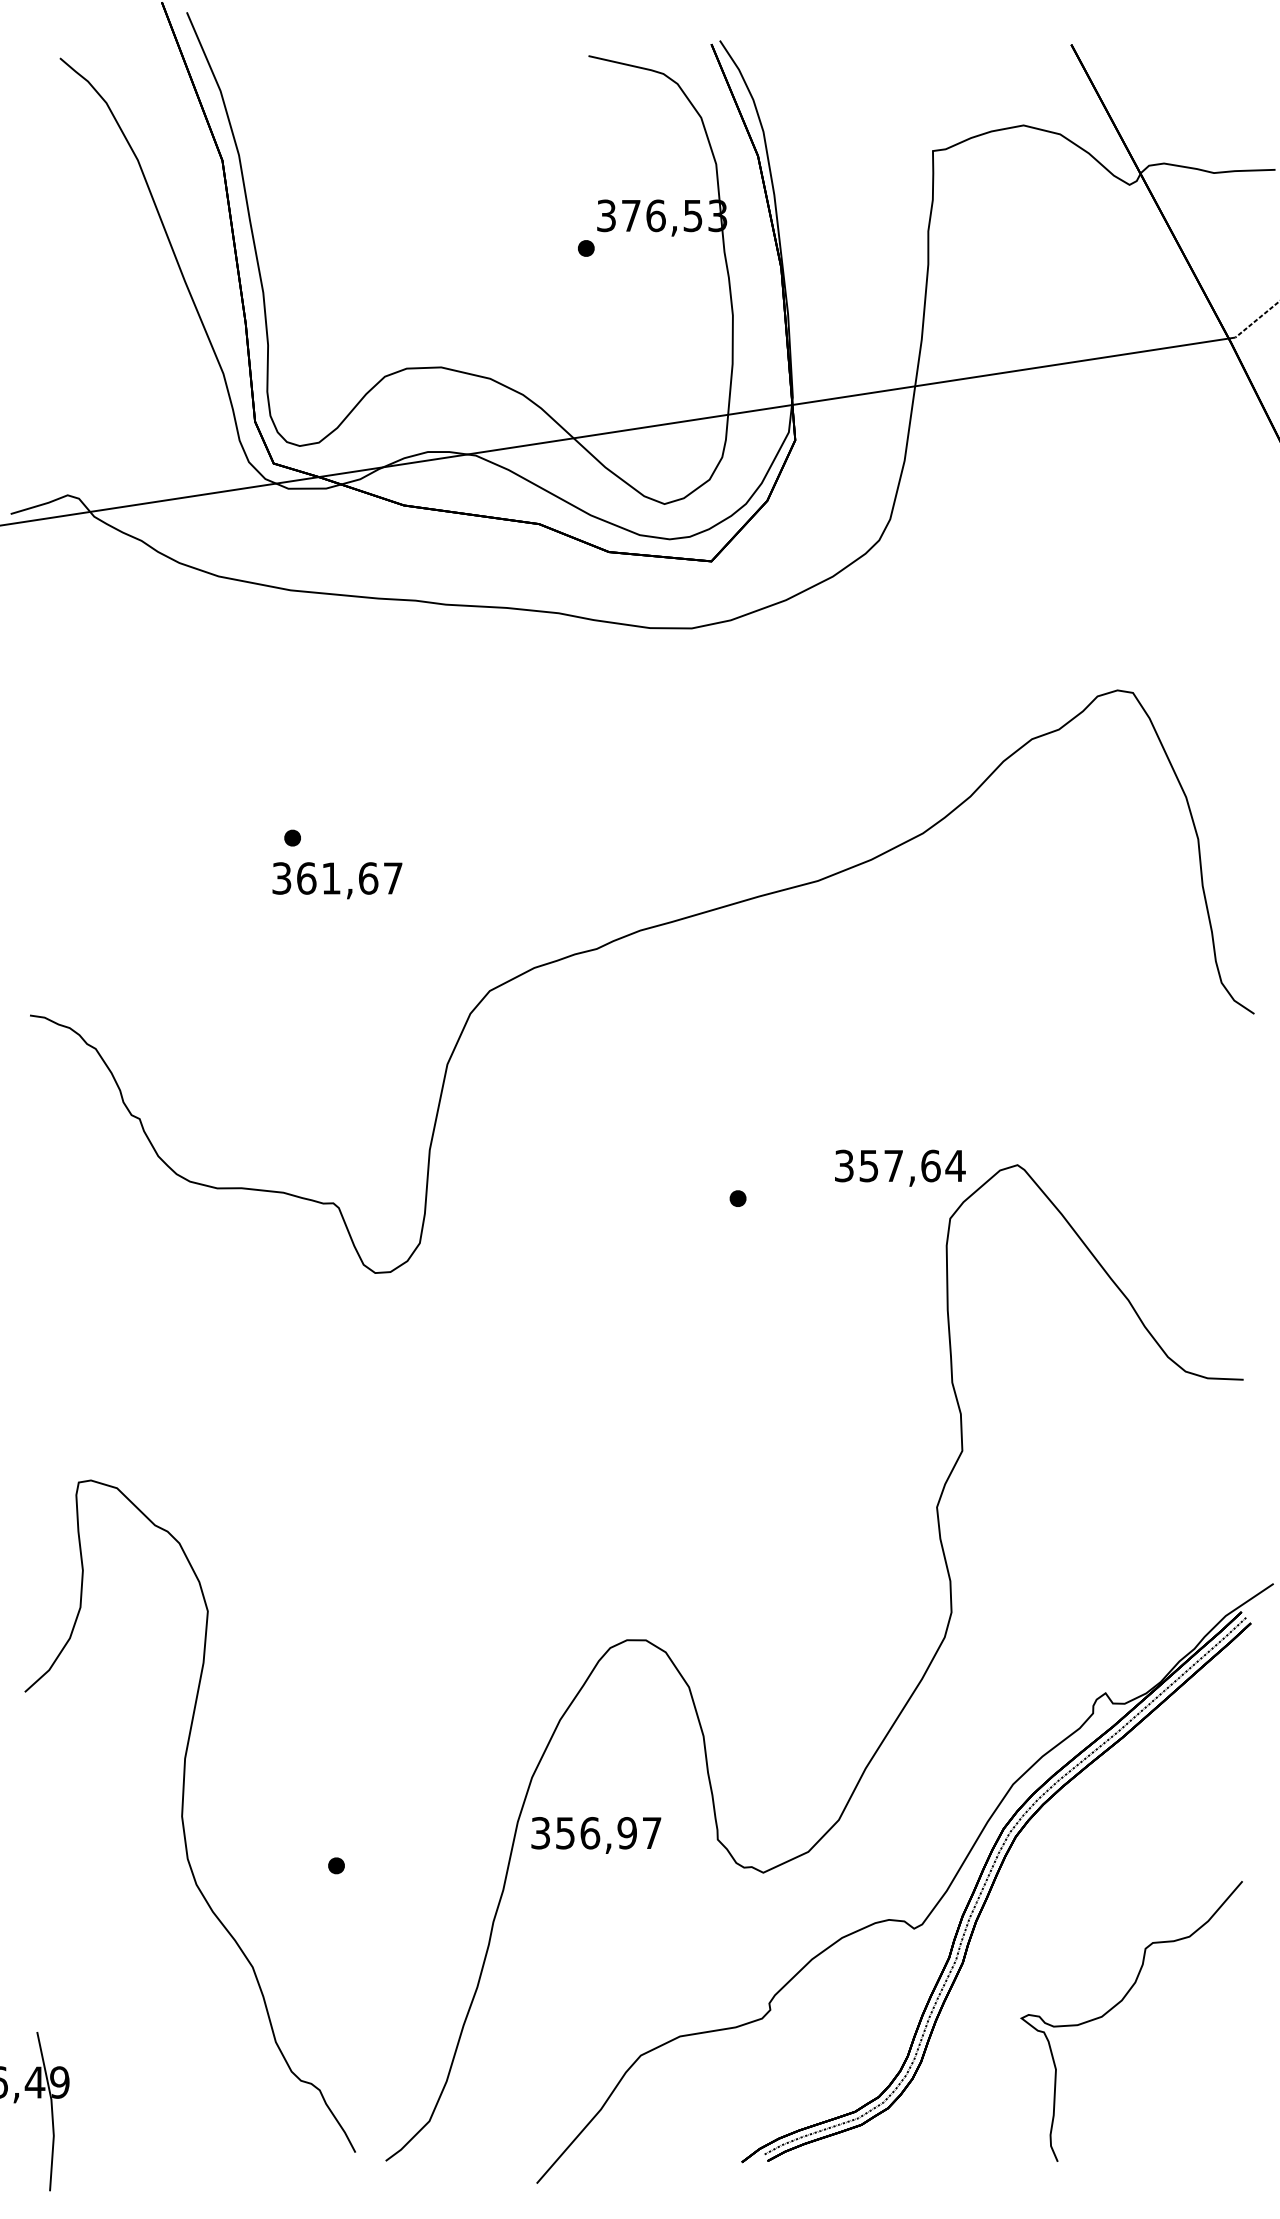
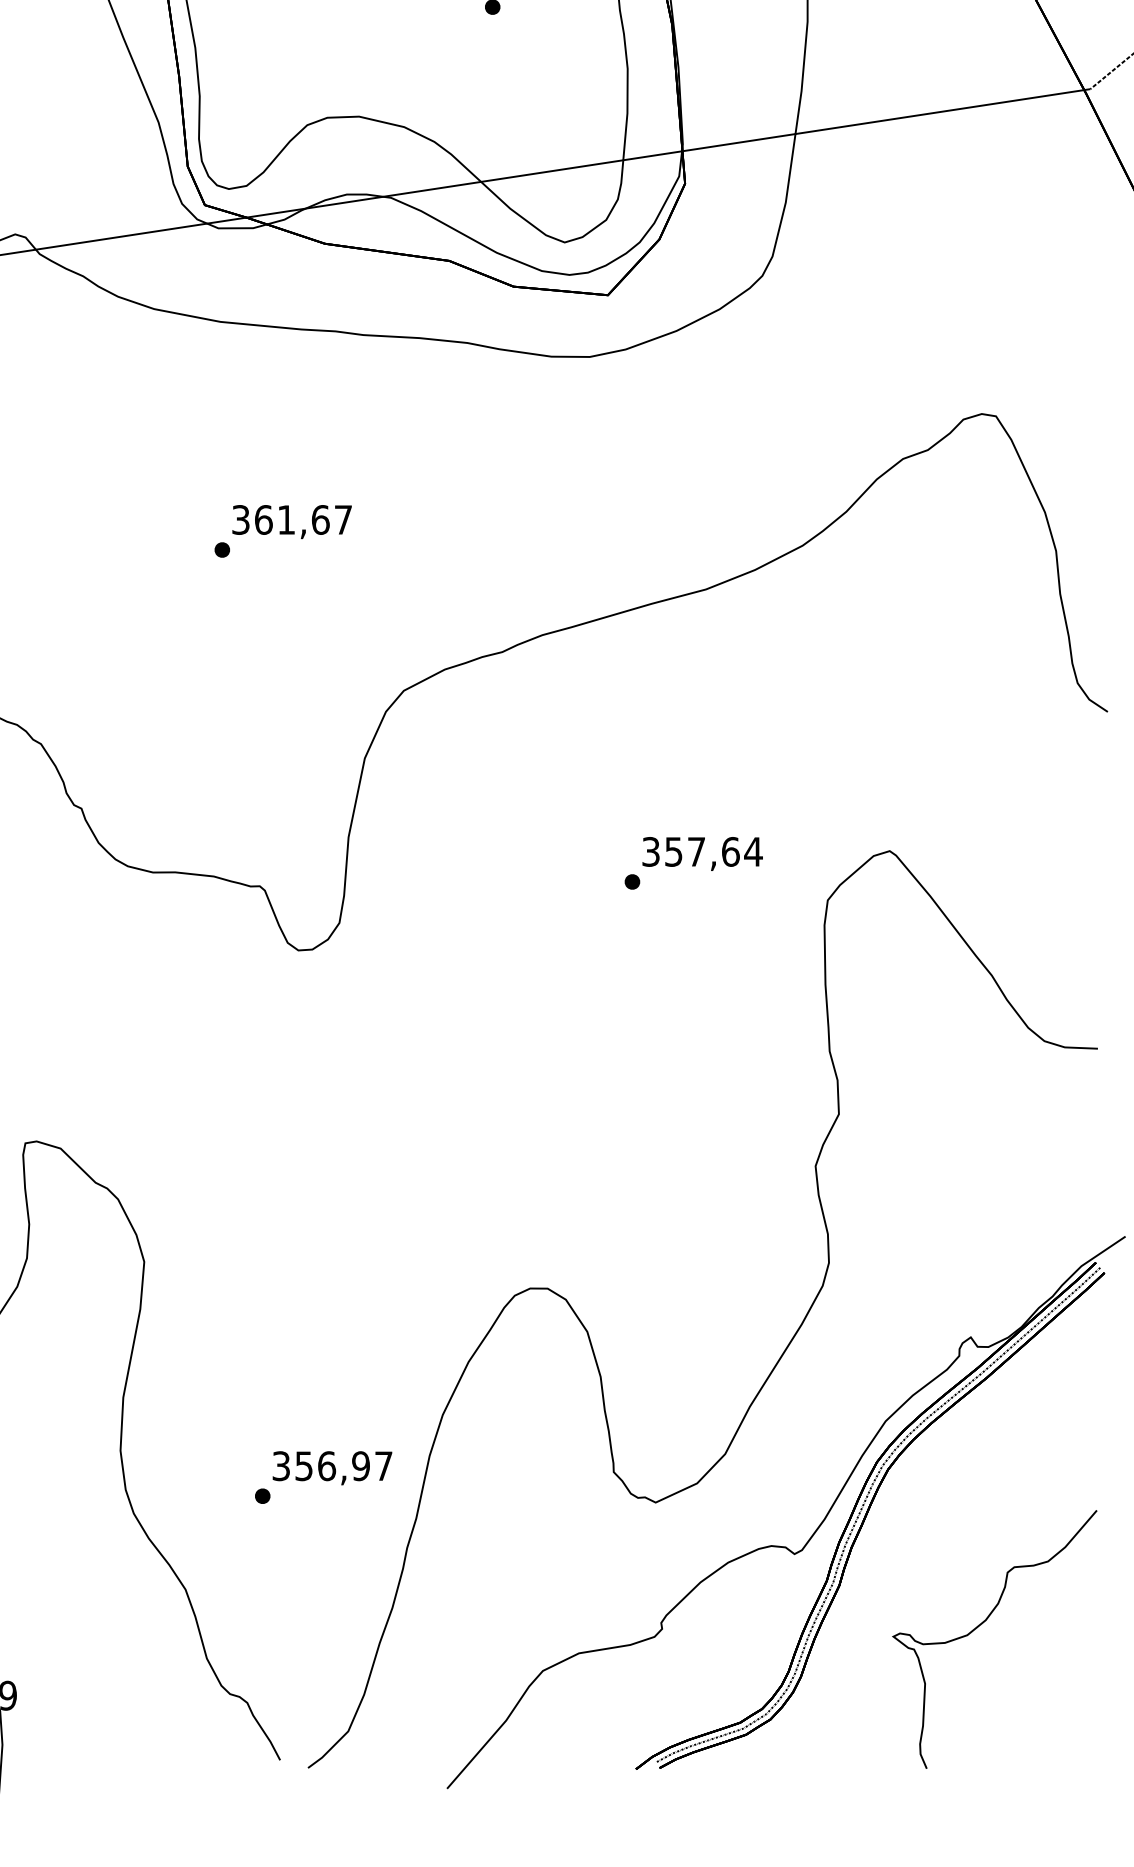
text: (337, 880) -> (292, 521), moved
text: (900, 1167) -> (702, 853), moved
text: (596, 1835) -> (332, 1468), moved

